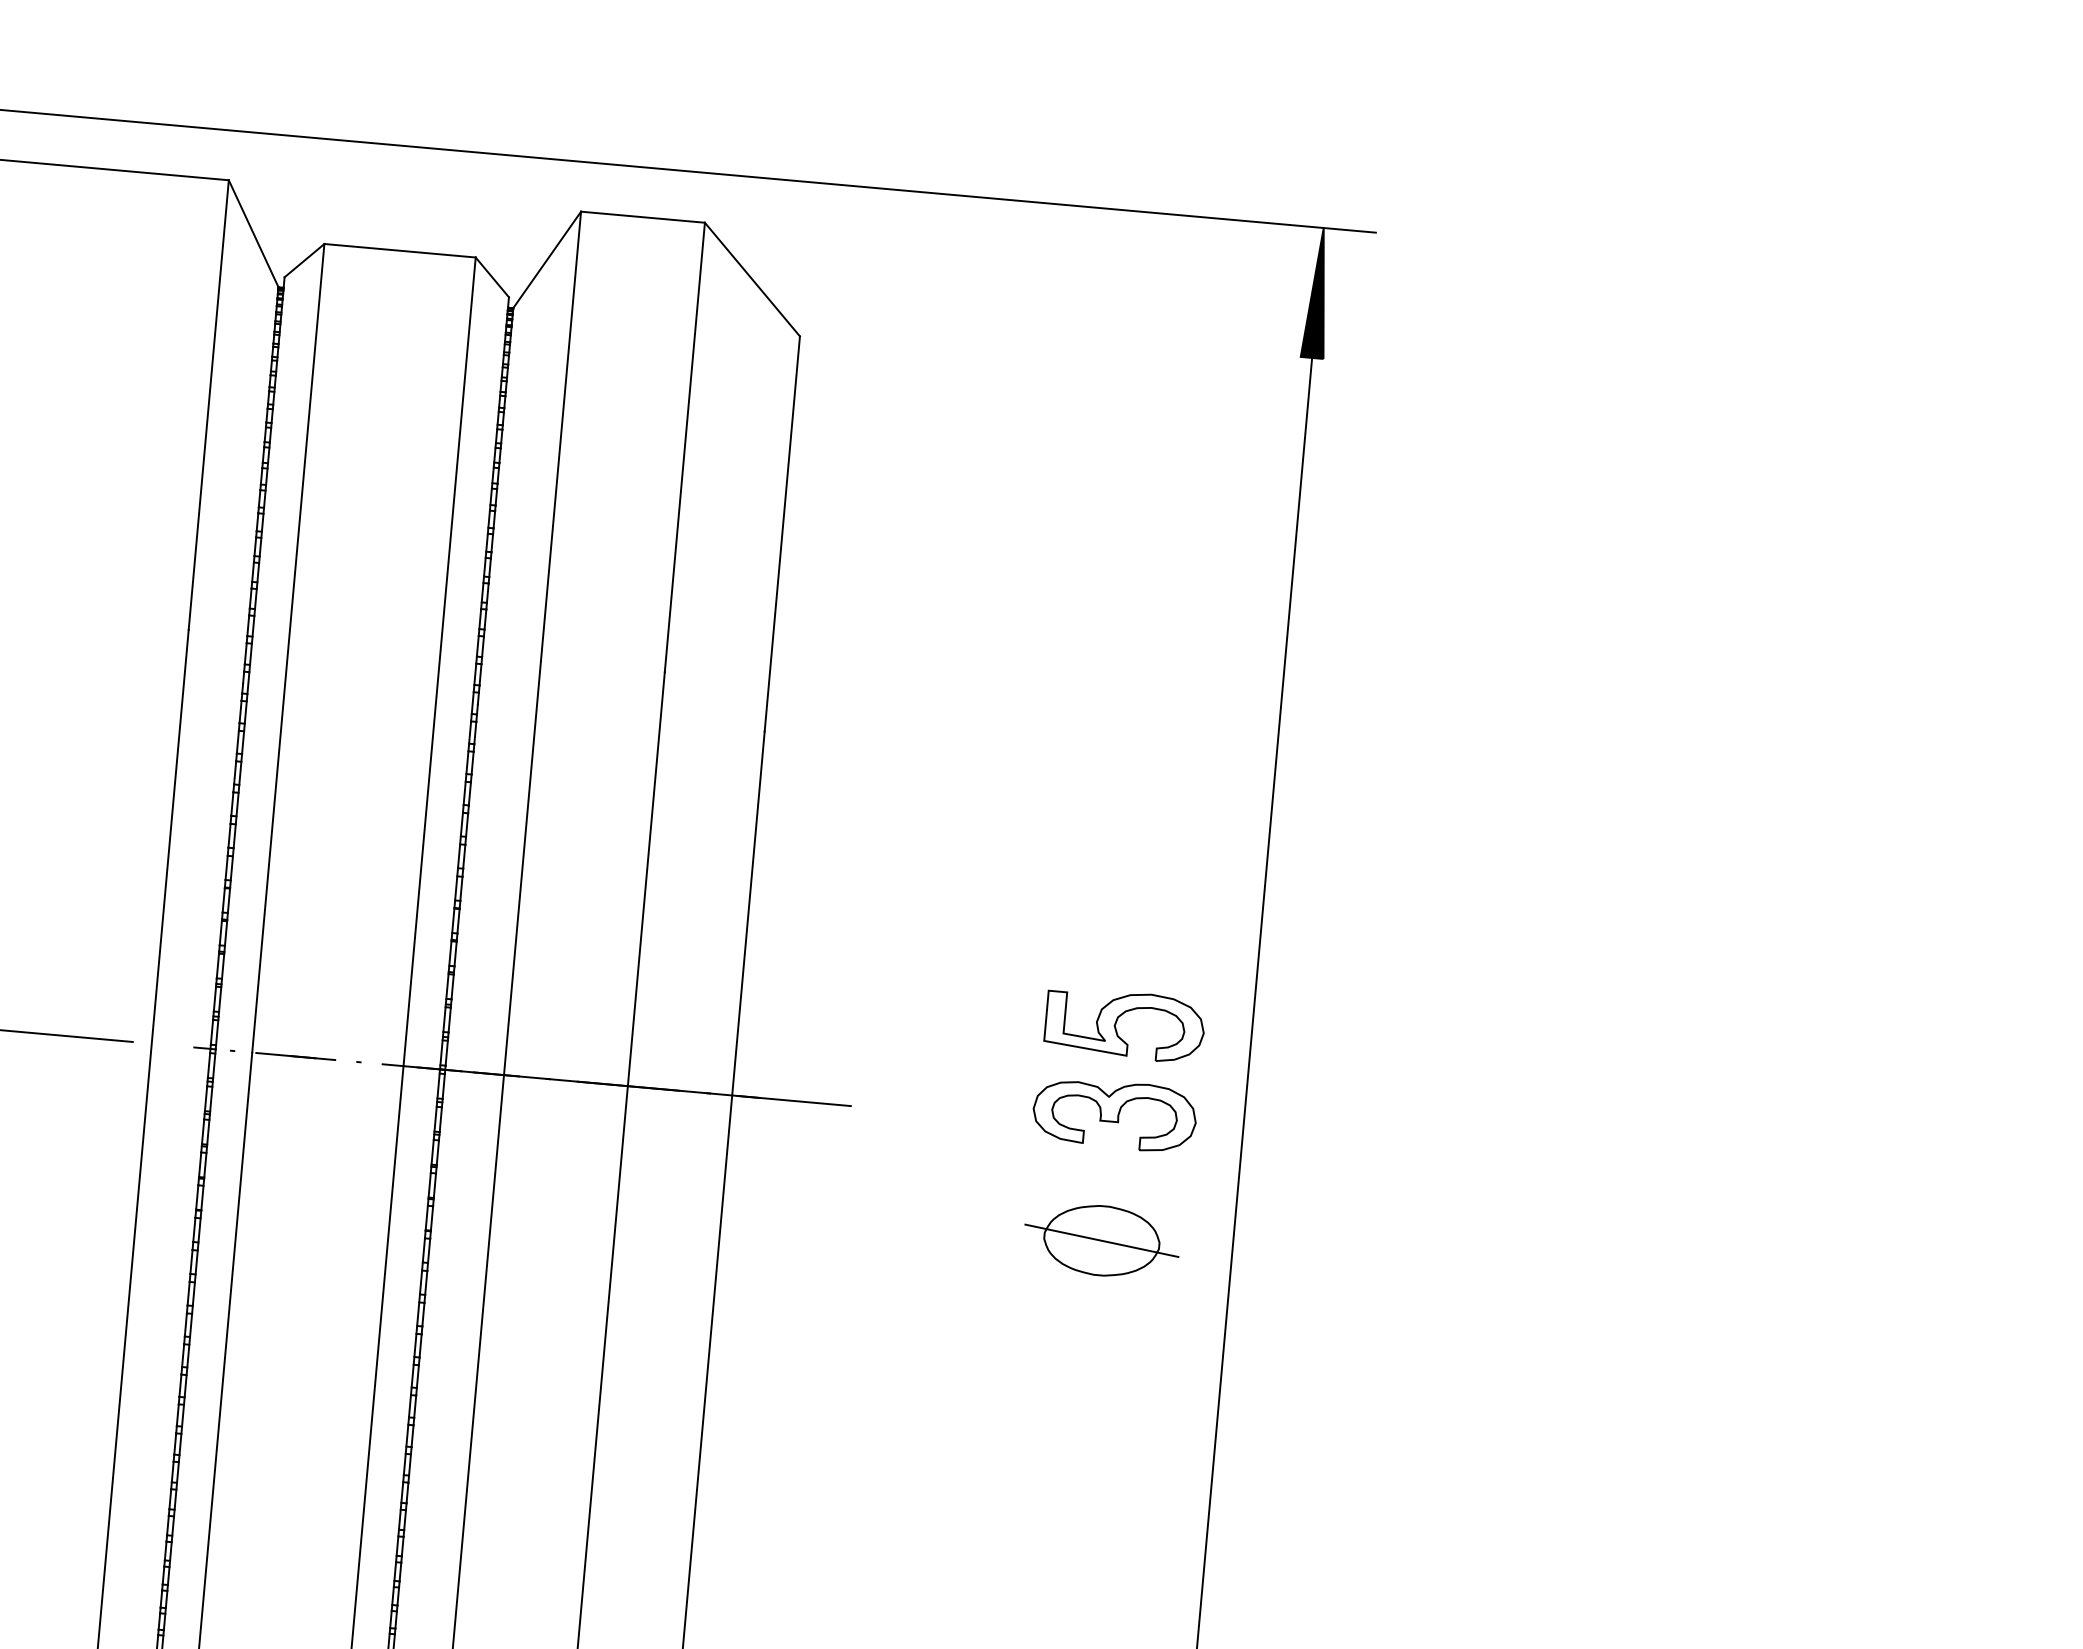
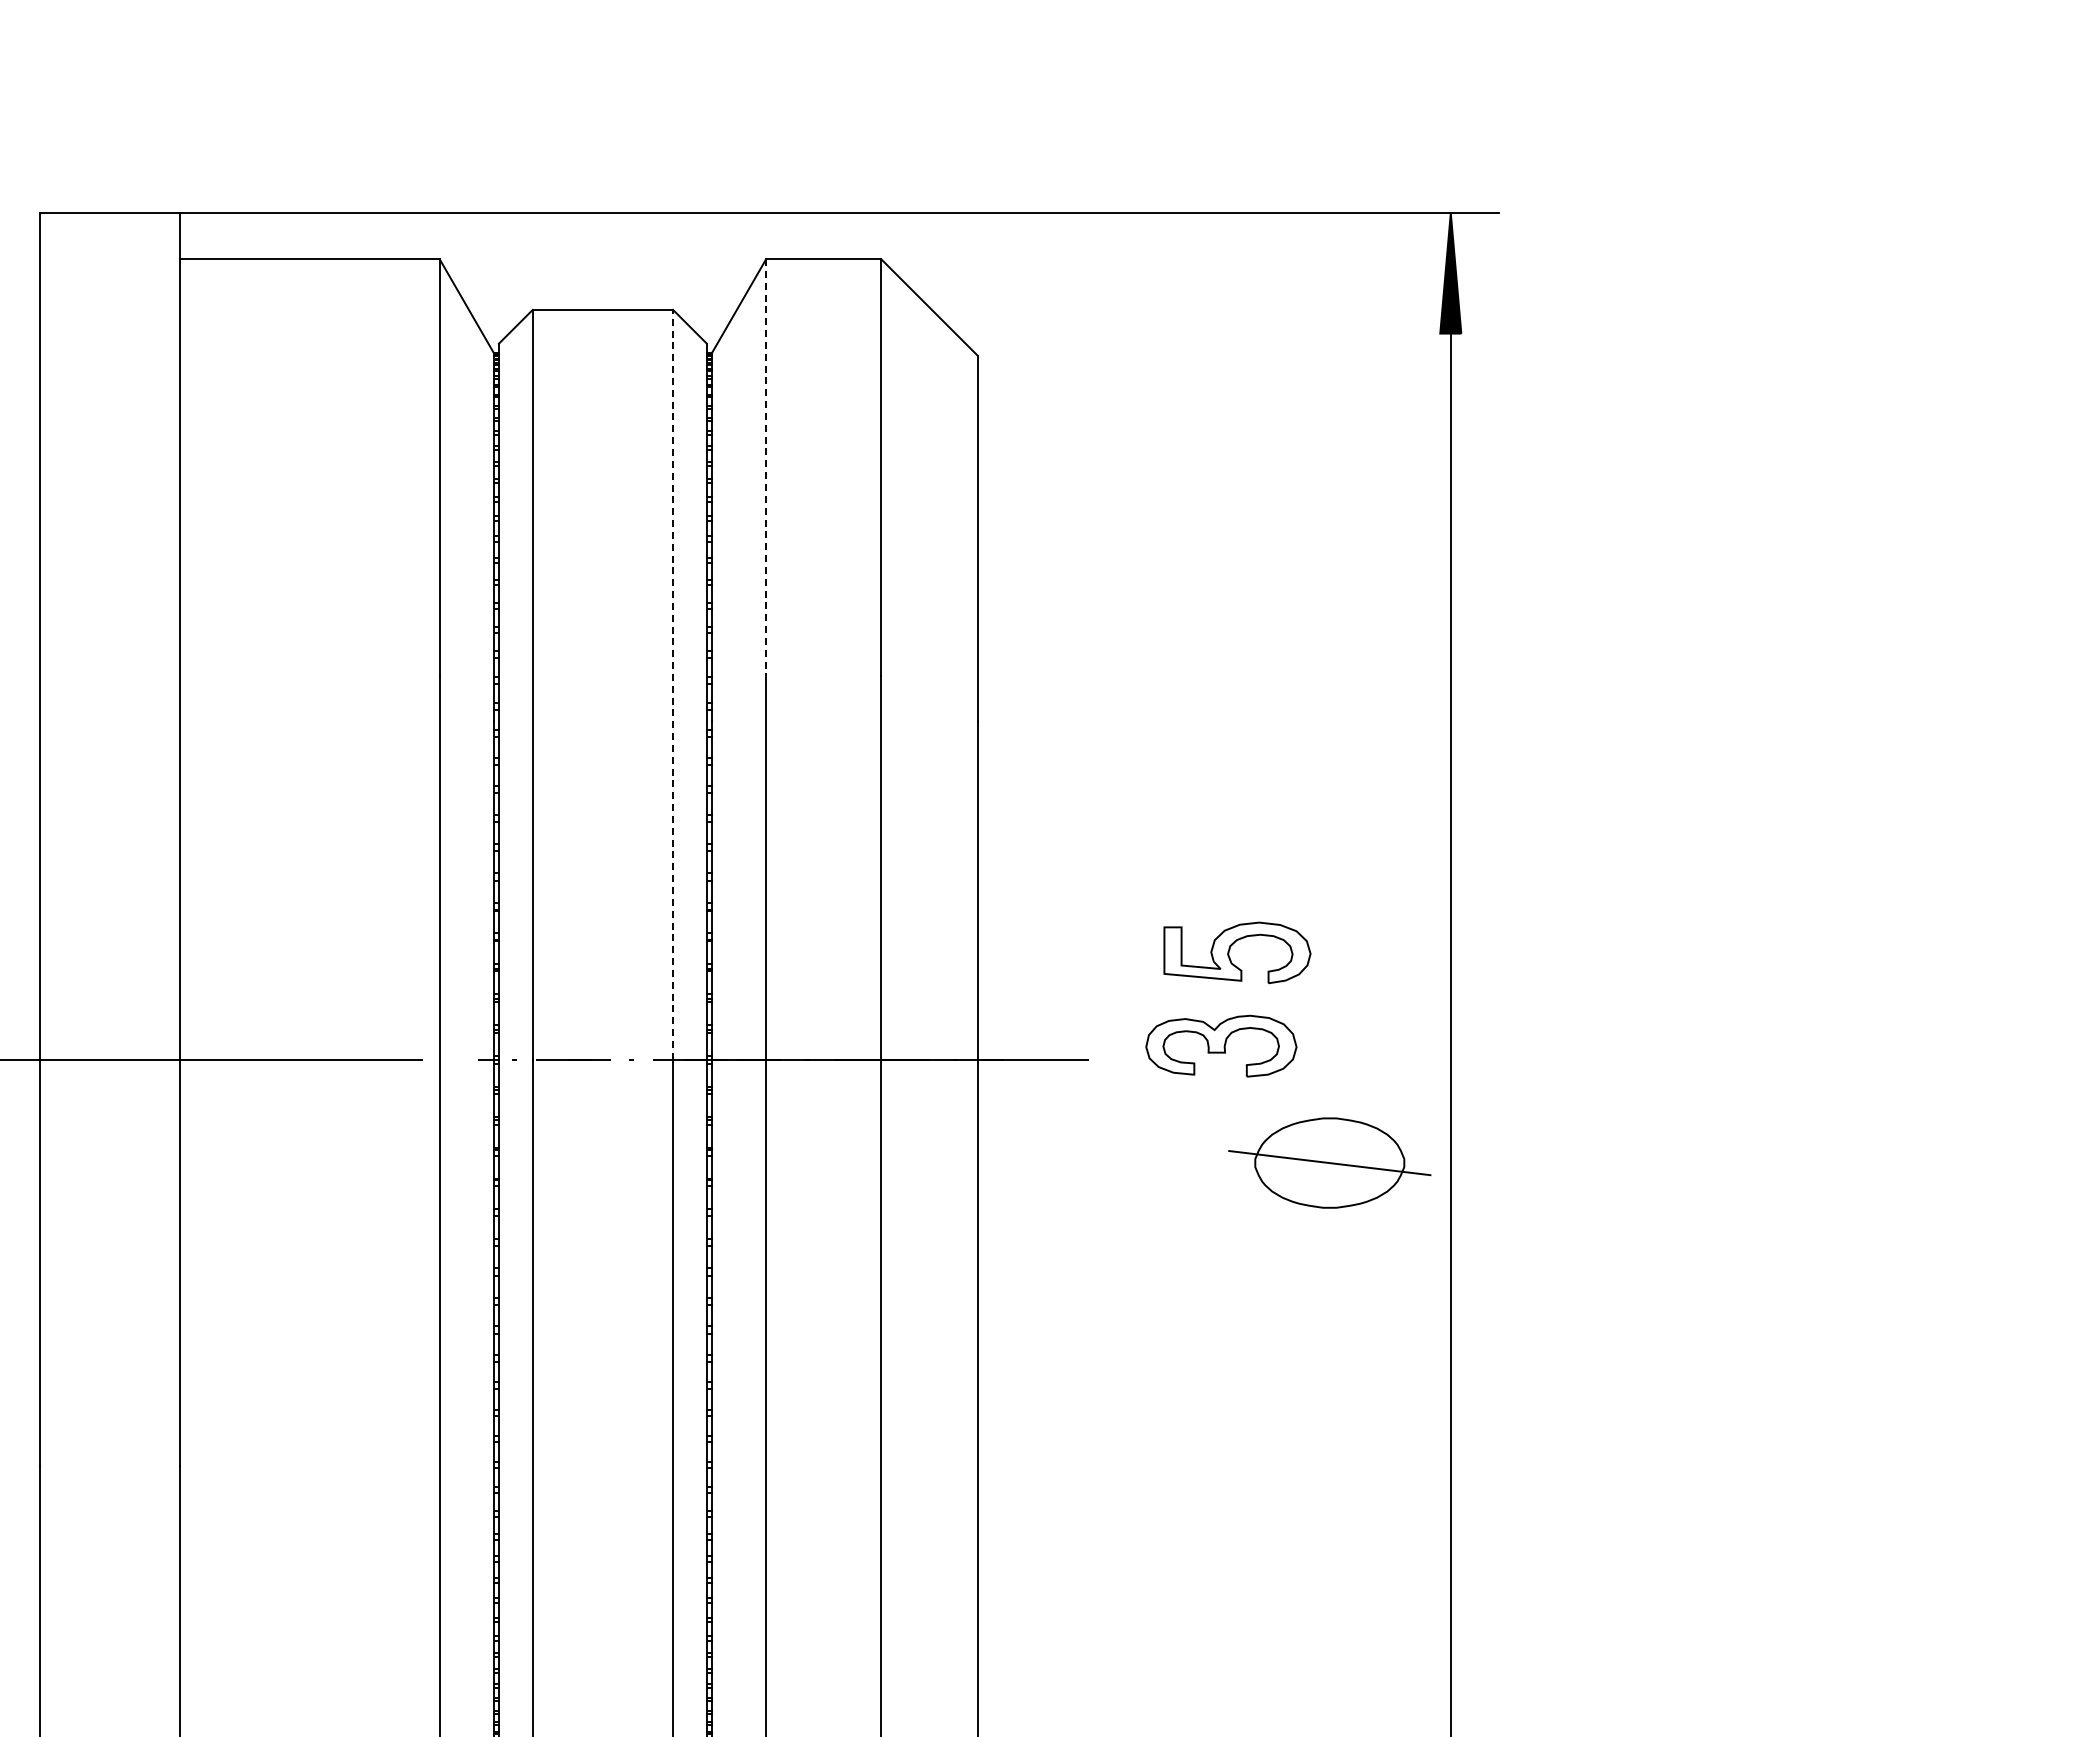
line: (561, 436) -> (766, 467), solid -> dashed
line: (440, 661) -> (673, 684), solid -> dashed
part: (1117, 1020) -> (1230, 949), moved
part: (1114, 1114) -> (1221, 1045), moved
part: (1101, 1240) -> (1329, 1162), size x1.4

